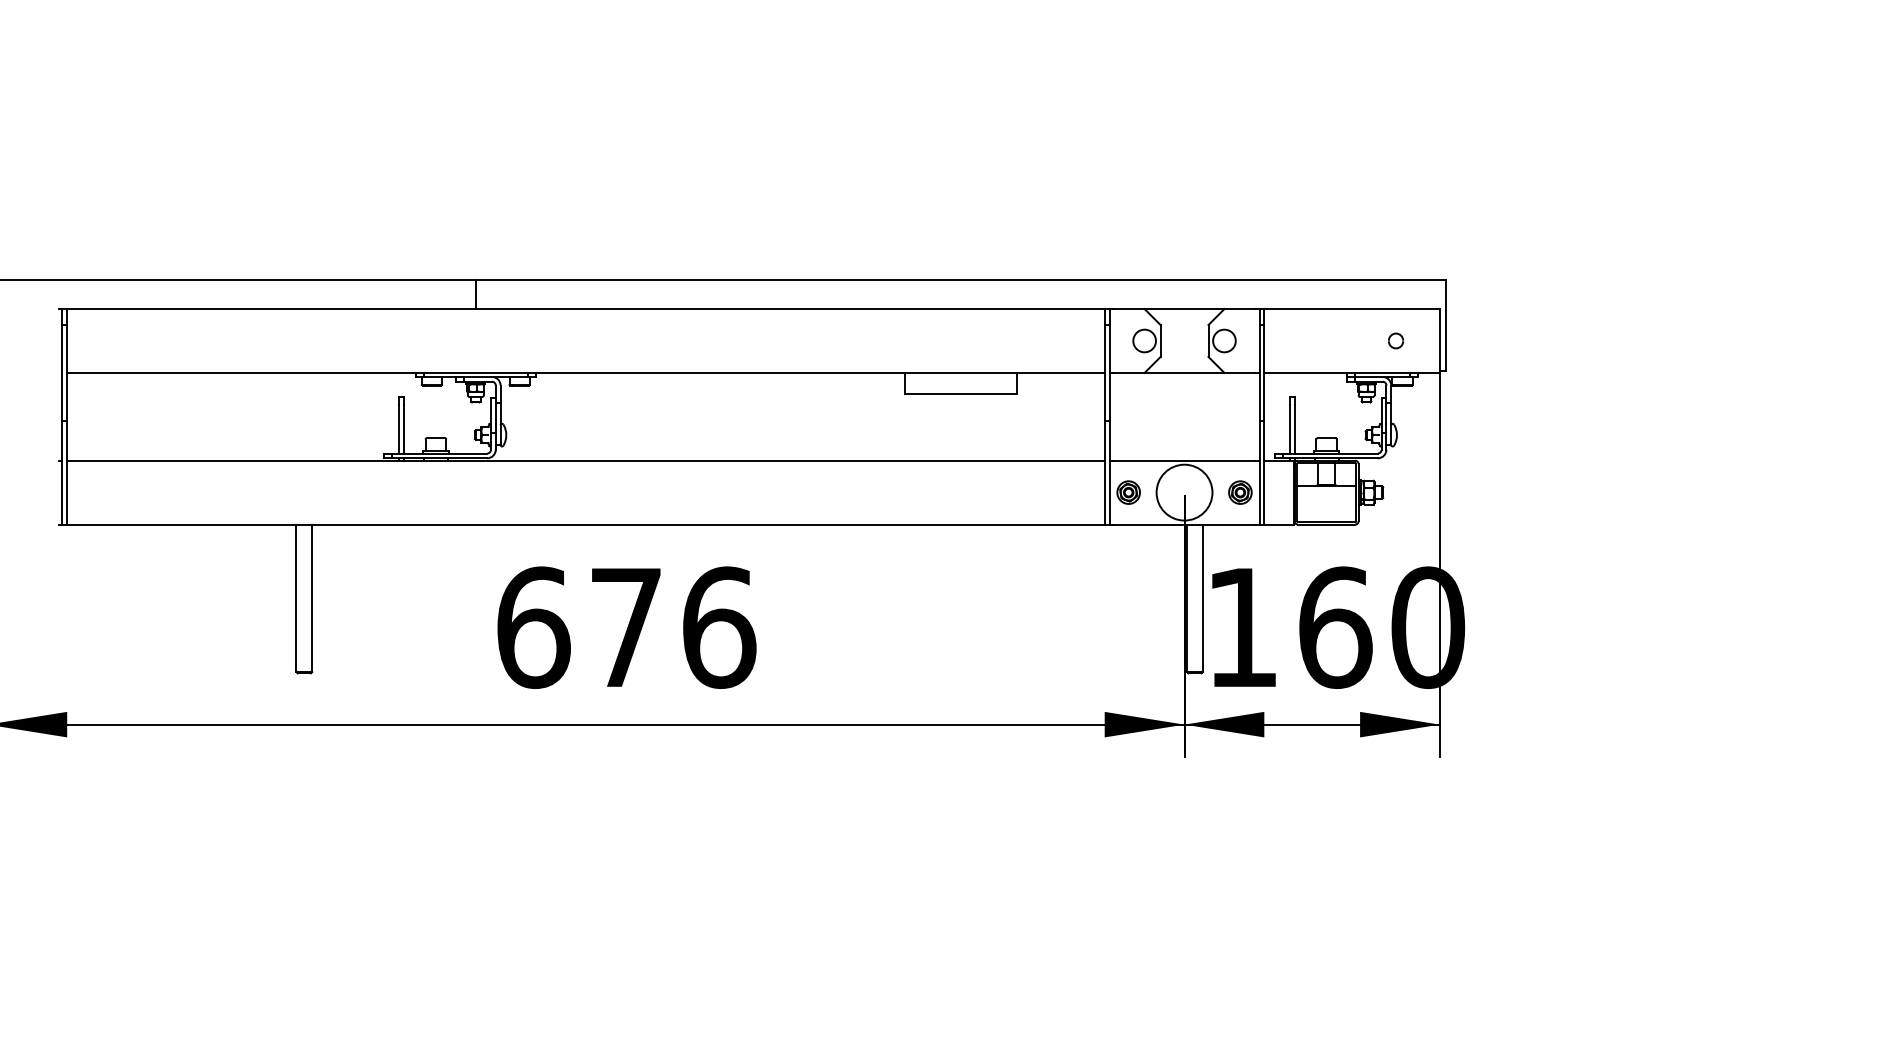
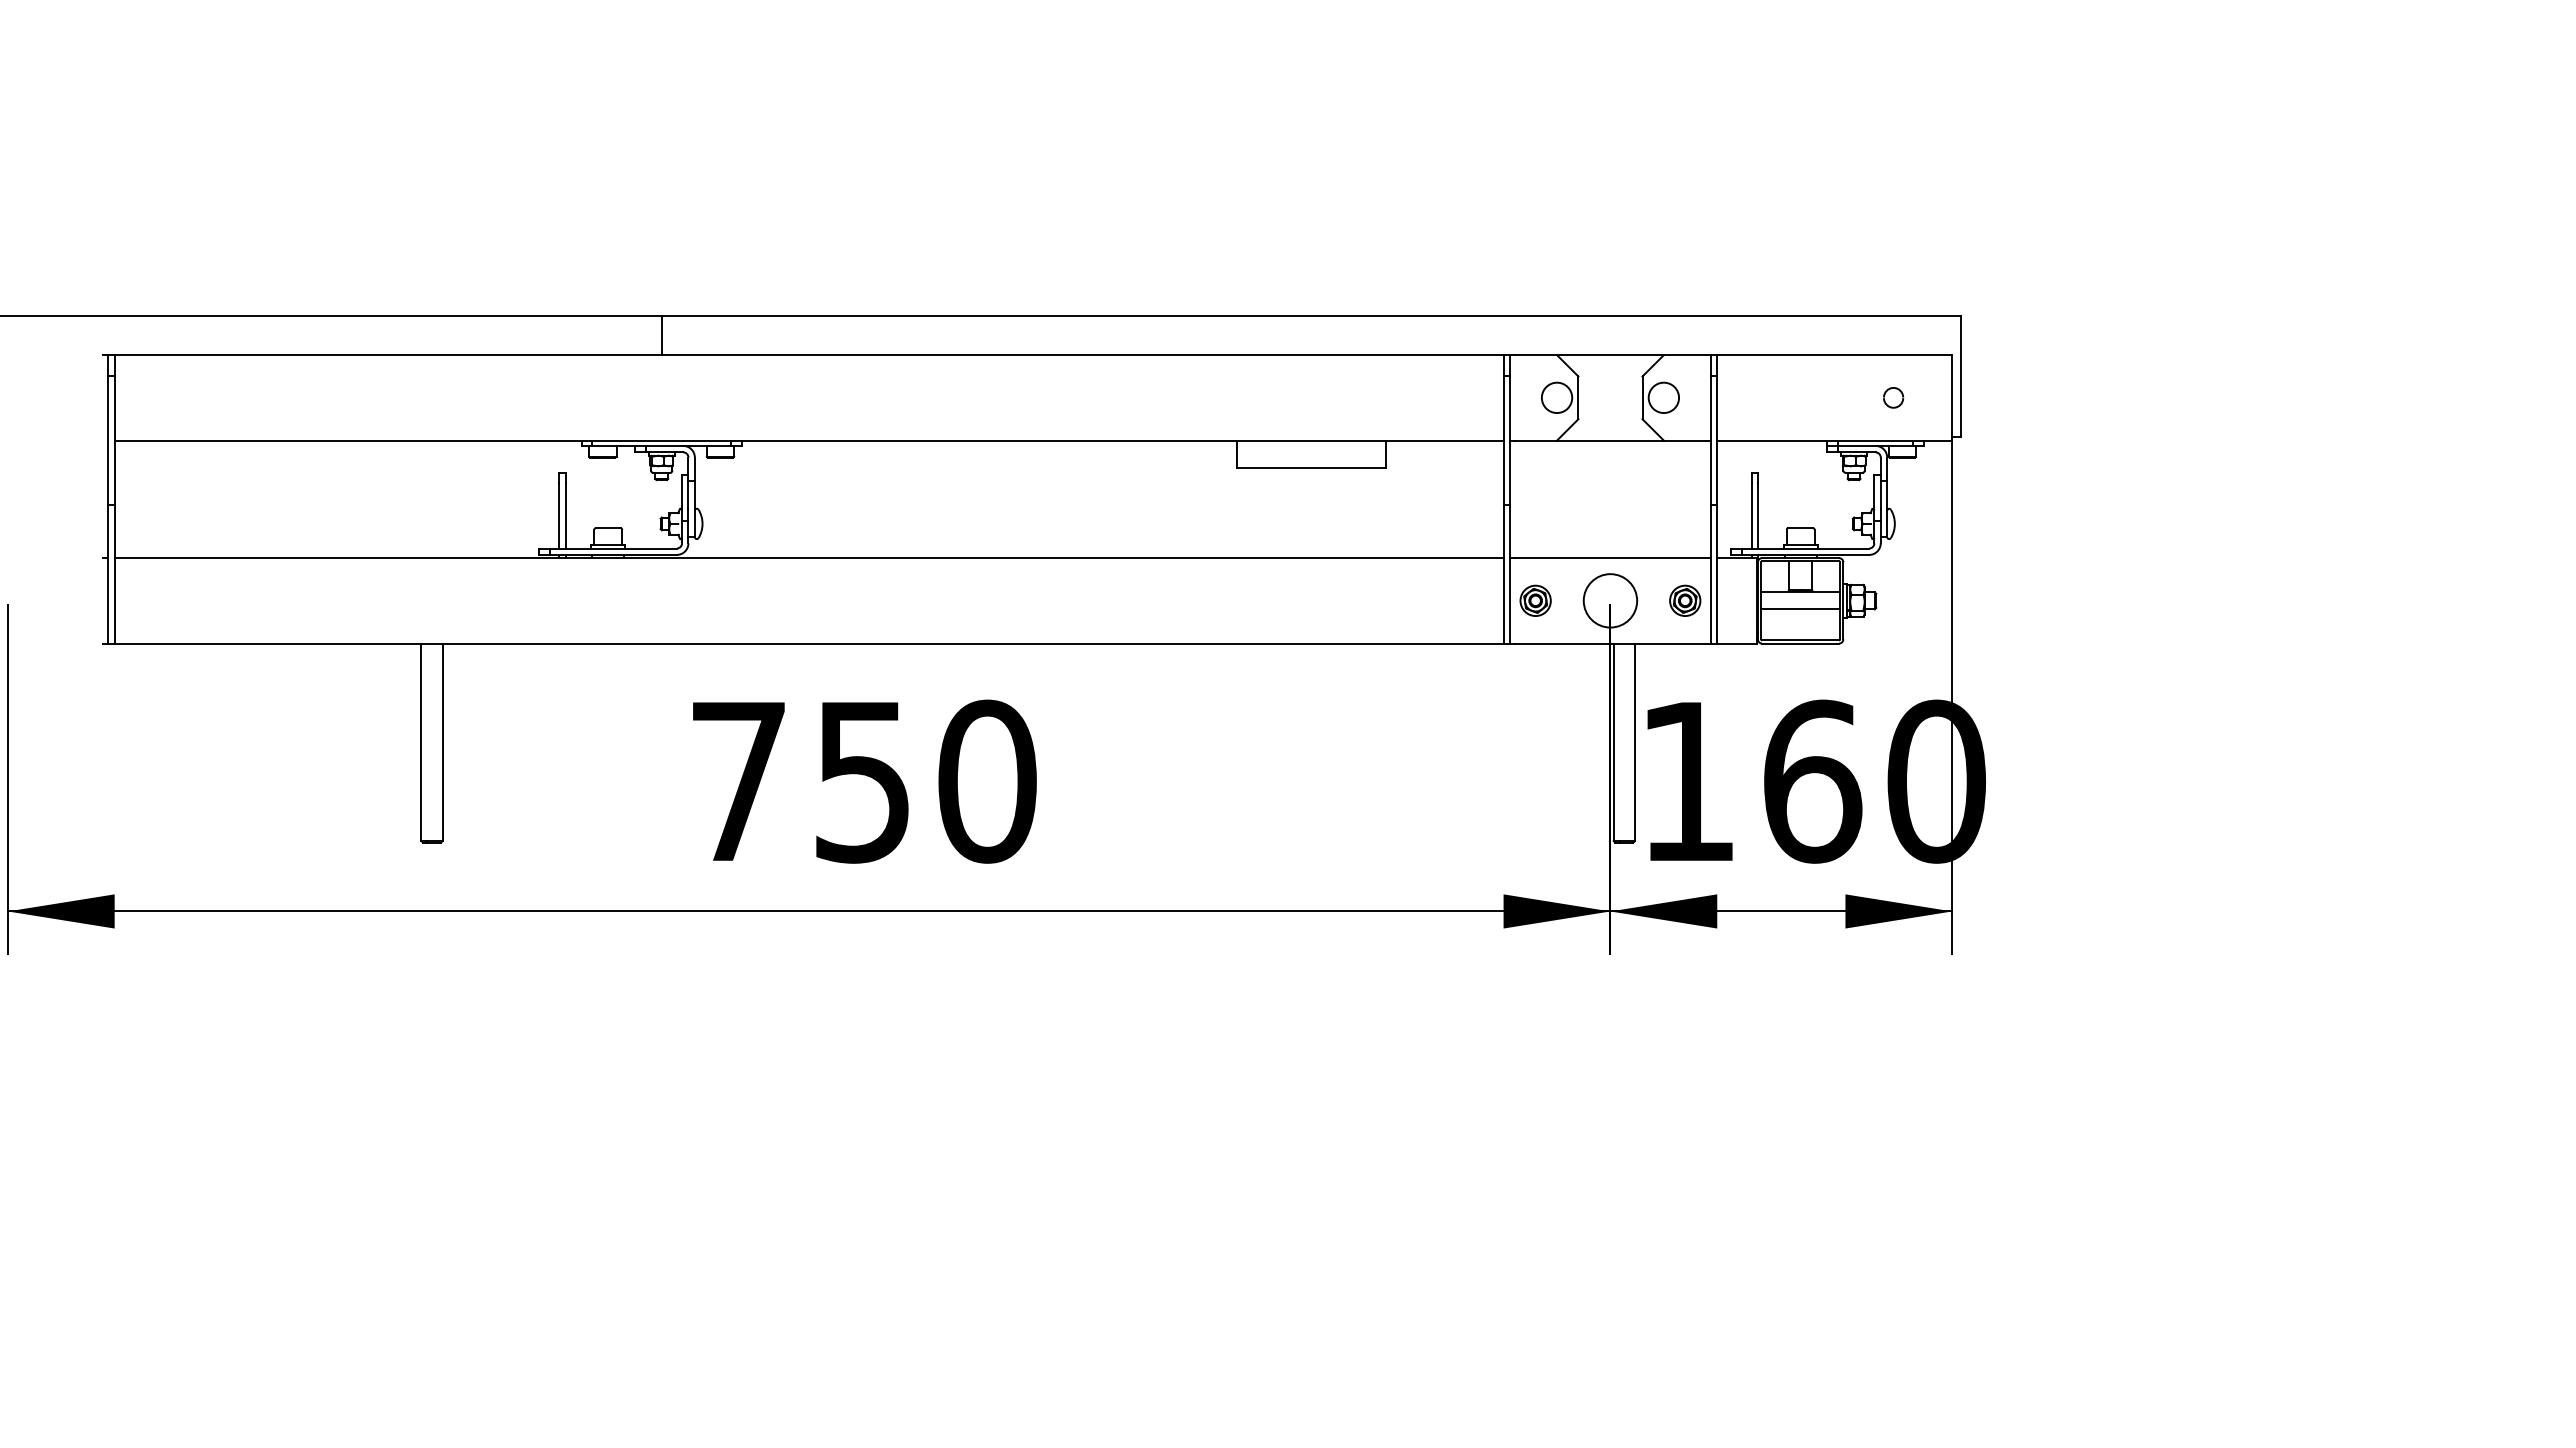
circle: (1184, 492) -> (1610, 600), size x0.71
line: (1326, 499) -> (1800, 609), added
text: (626, 627) -> (863, 781), 676 -> 750

